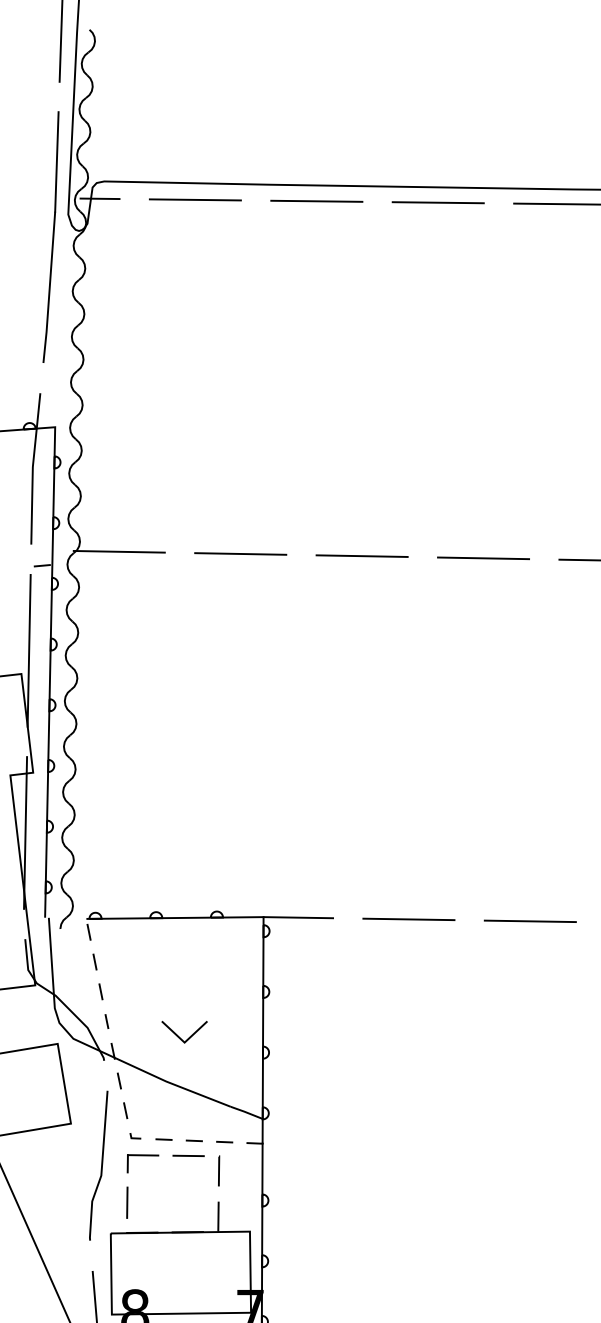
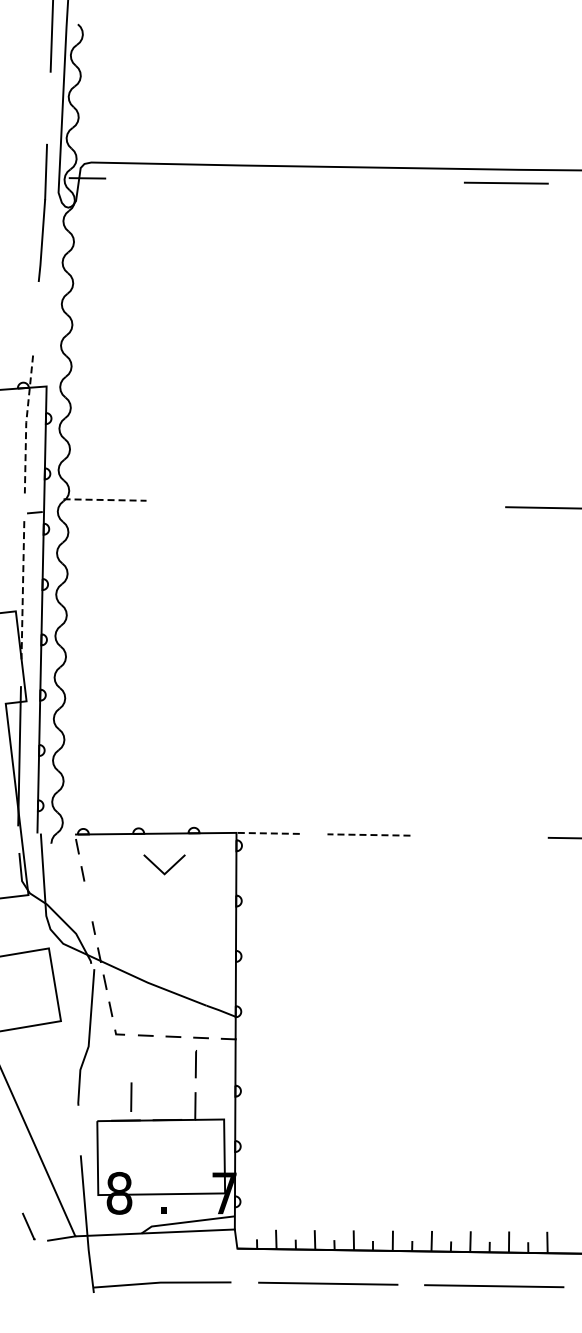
line: (194, 198) -> (173, 178), removed
line: (316, 201) -> (284, 180), removed
line: (438, 202) -> (395, 181), removed
part: (50, 236) -> (42, 212), size x0.6
line: (33, 467) -> (26, 423), solid -> dashed
line: (119, 552) -> (105, 500), solid -> dashed
line: (240, 553) -> (215, 501), removed
line: (361, 555) -> (325, 503), removed
line: (483, 557) -> (436, 505), removed
line: (28, 651) -> (22, 590), solid -> dashed
line: (298, 917) -> (268, 833), solid -> dashed
line: (408, 918) -> (368, 834), solid -> dashed
line: (530, 921) -> (479, 836), removed
line: (101, 991) -> (88, 900), removed
line: (179, 1036) -> (159, 868), moved
part: (142, 1155) -> (126, 1050), removed
line: (187, 1155) -> (167, 1050), removed
line: (101, 1165) -> (88, 1037), moved
line: (127, 1202) -> (131, 1096), moved

